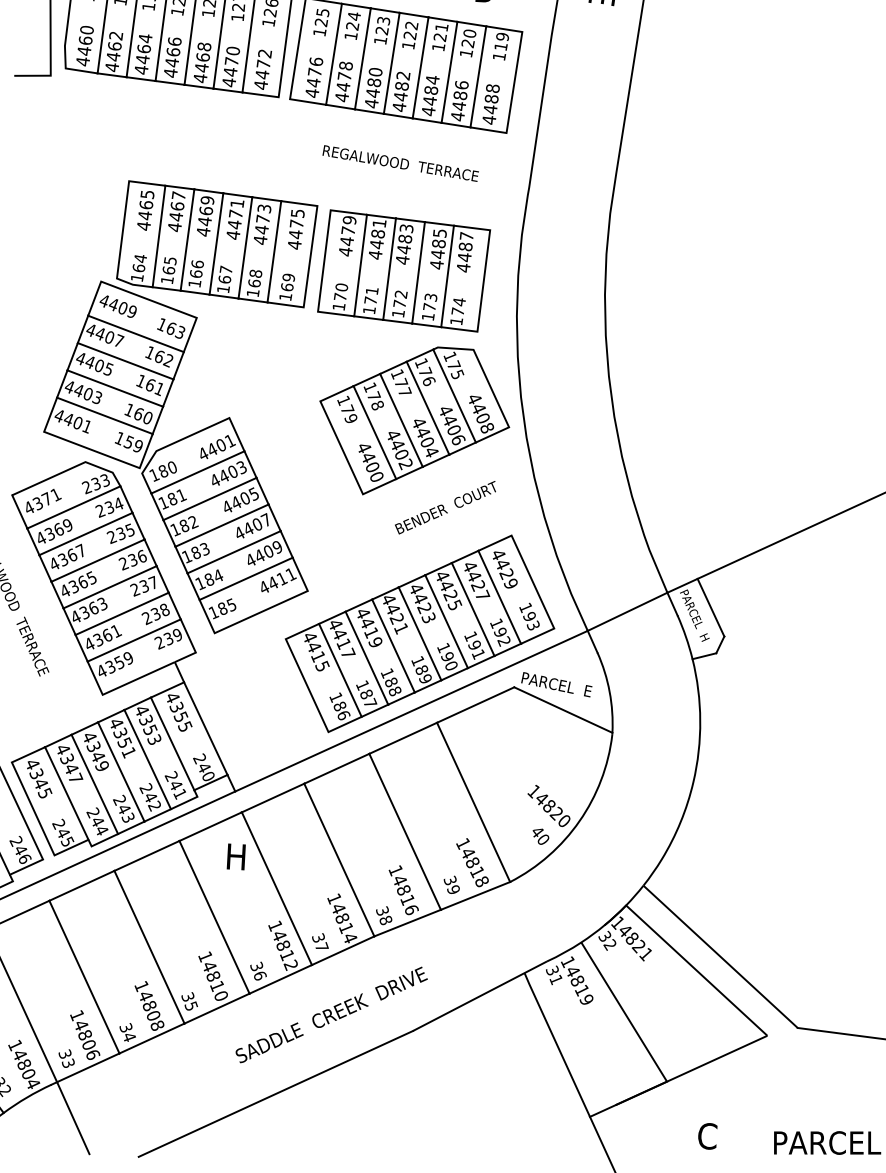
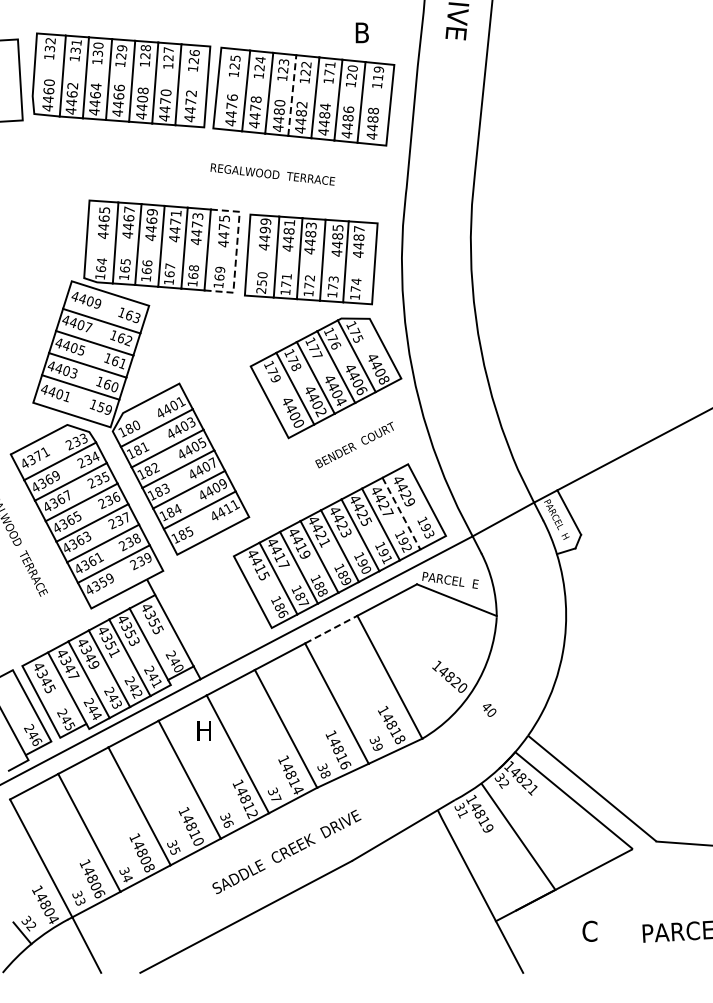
text: (440, 36) -> (329, 72), 121 -> 171
text: (202, 56) -> (142, 98), 4468 -> 4408
line: (392, 63) -> (292, 95), solid -> dashed
text: (400, 163) -> (272, 174), moved
text: (347, 229) -> (264, 229), 4479 -> 4499
line: (310, 256) -> (236, 252), solid -> dashed
text: (339, 301) -> (261, 286), 170 -> 250
line: (499, 597) -> (401, 513), solid -> dashed
line: (403, 738) -> (331, 629), solid -> dashed
text: (540, 836) -> (489, 710), moved

